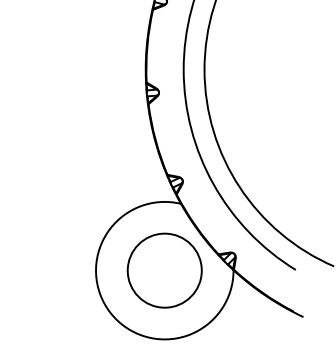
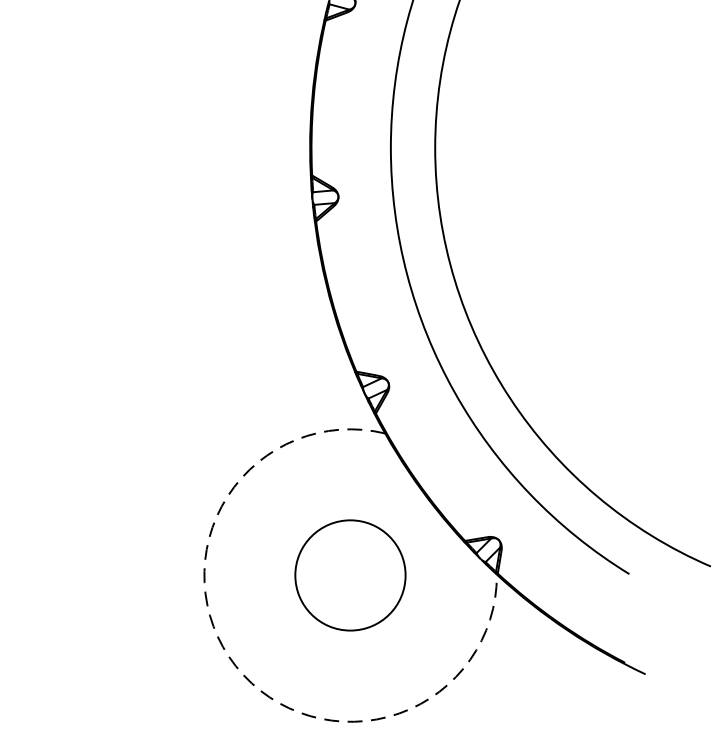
circle: (164, 270) -> (350, 575), size x0.7
arc: (110, 313) -> (235, 666), solid -> dashed

